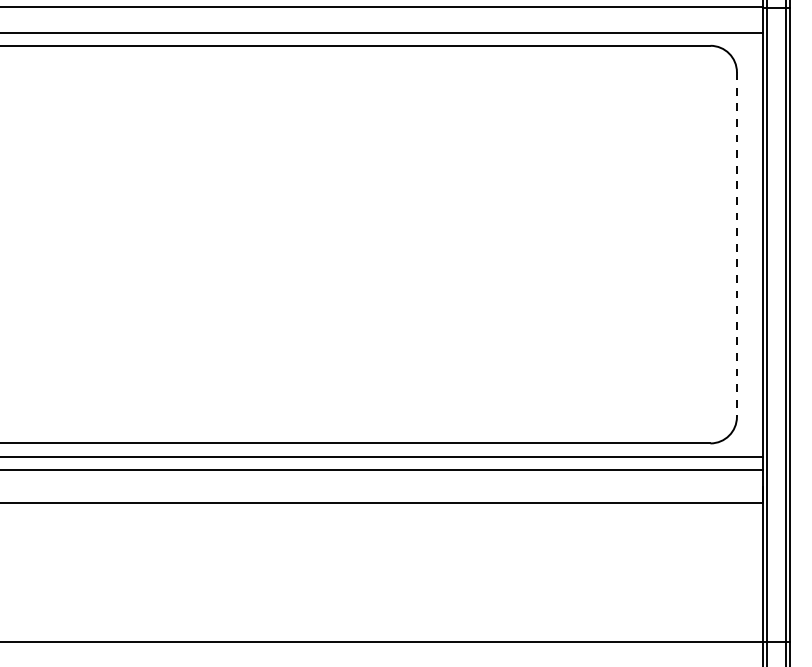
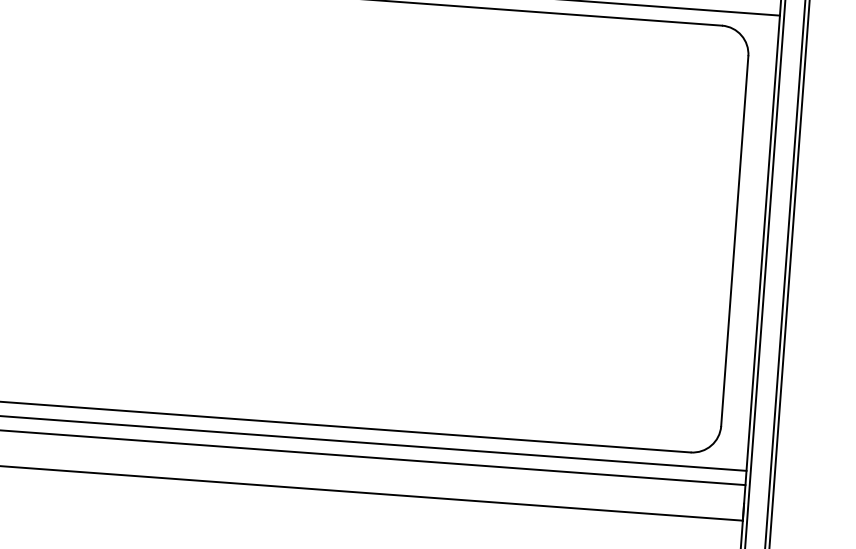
line: (736, 245) -> (734, 242), dashed -> solid

